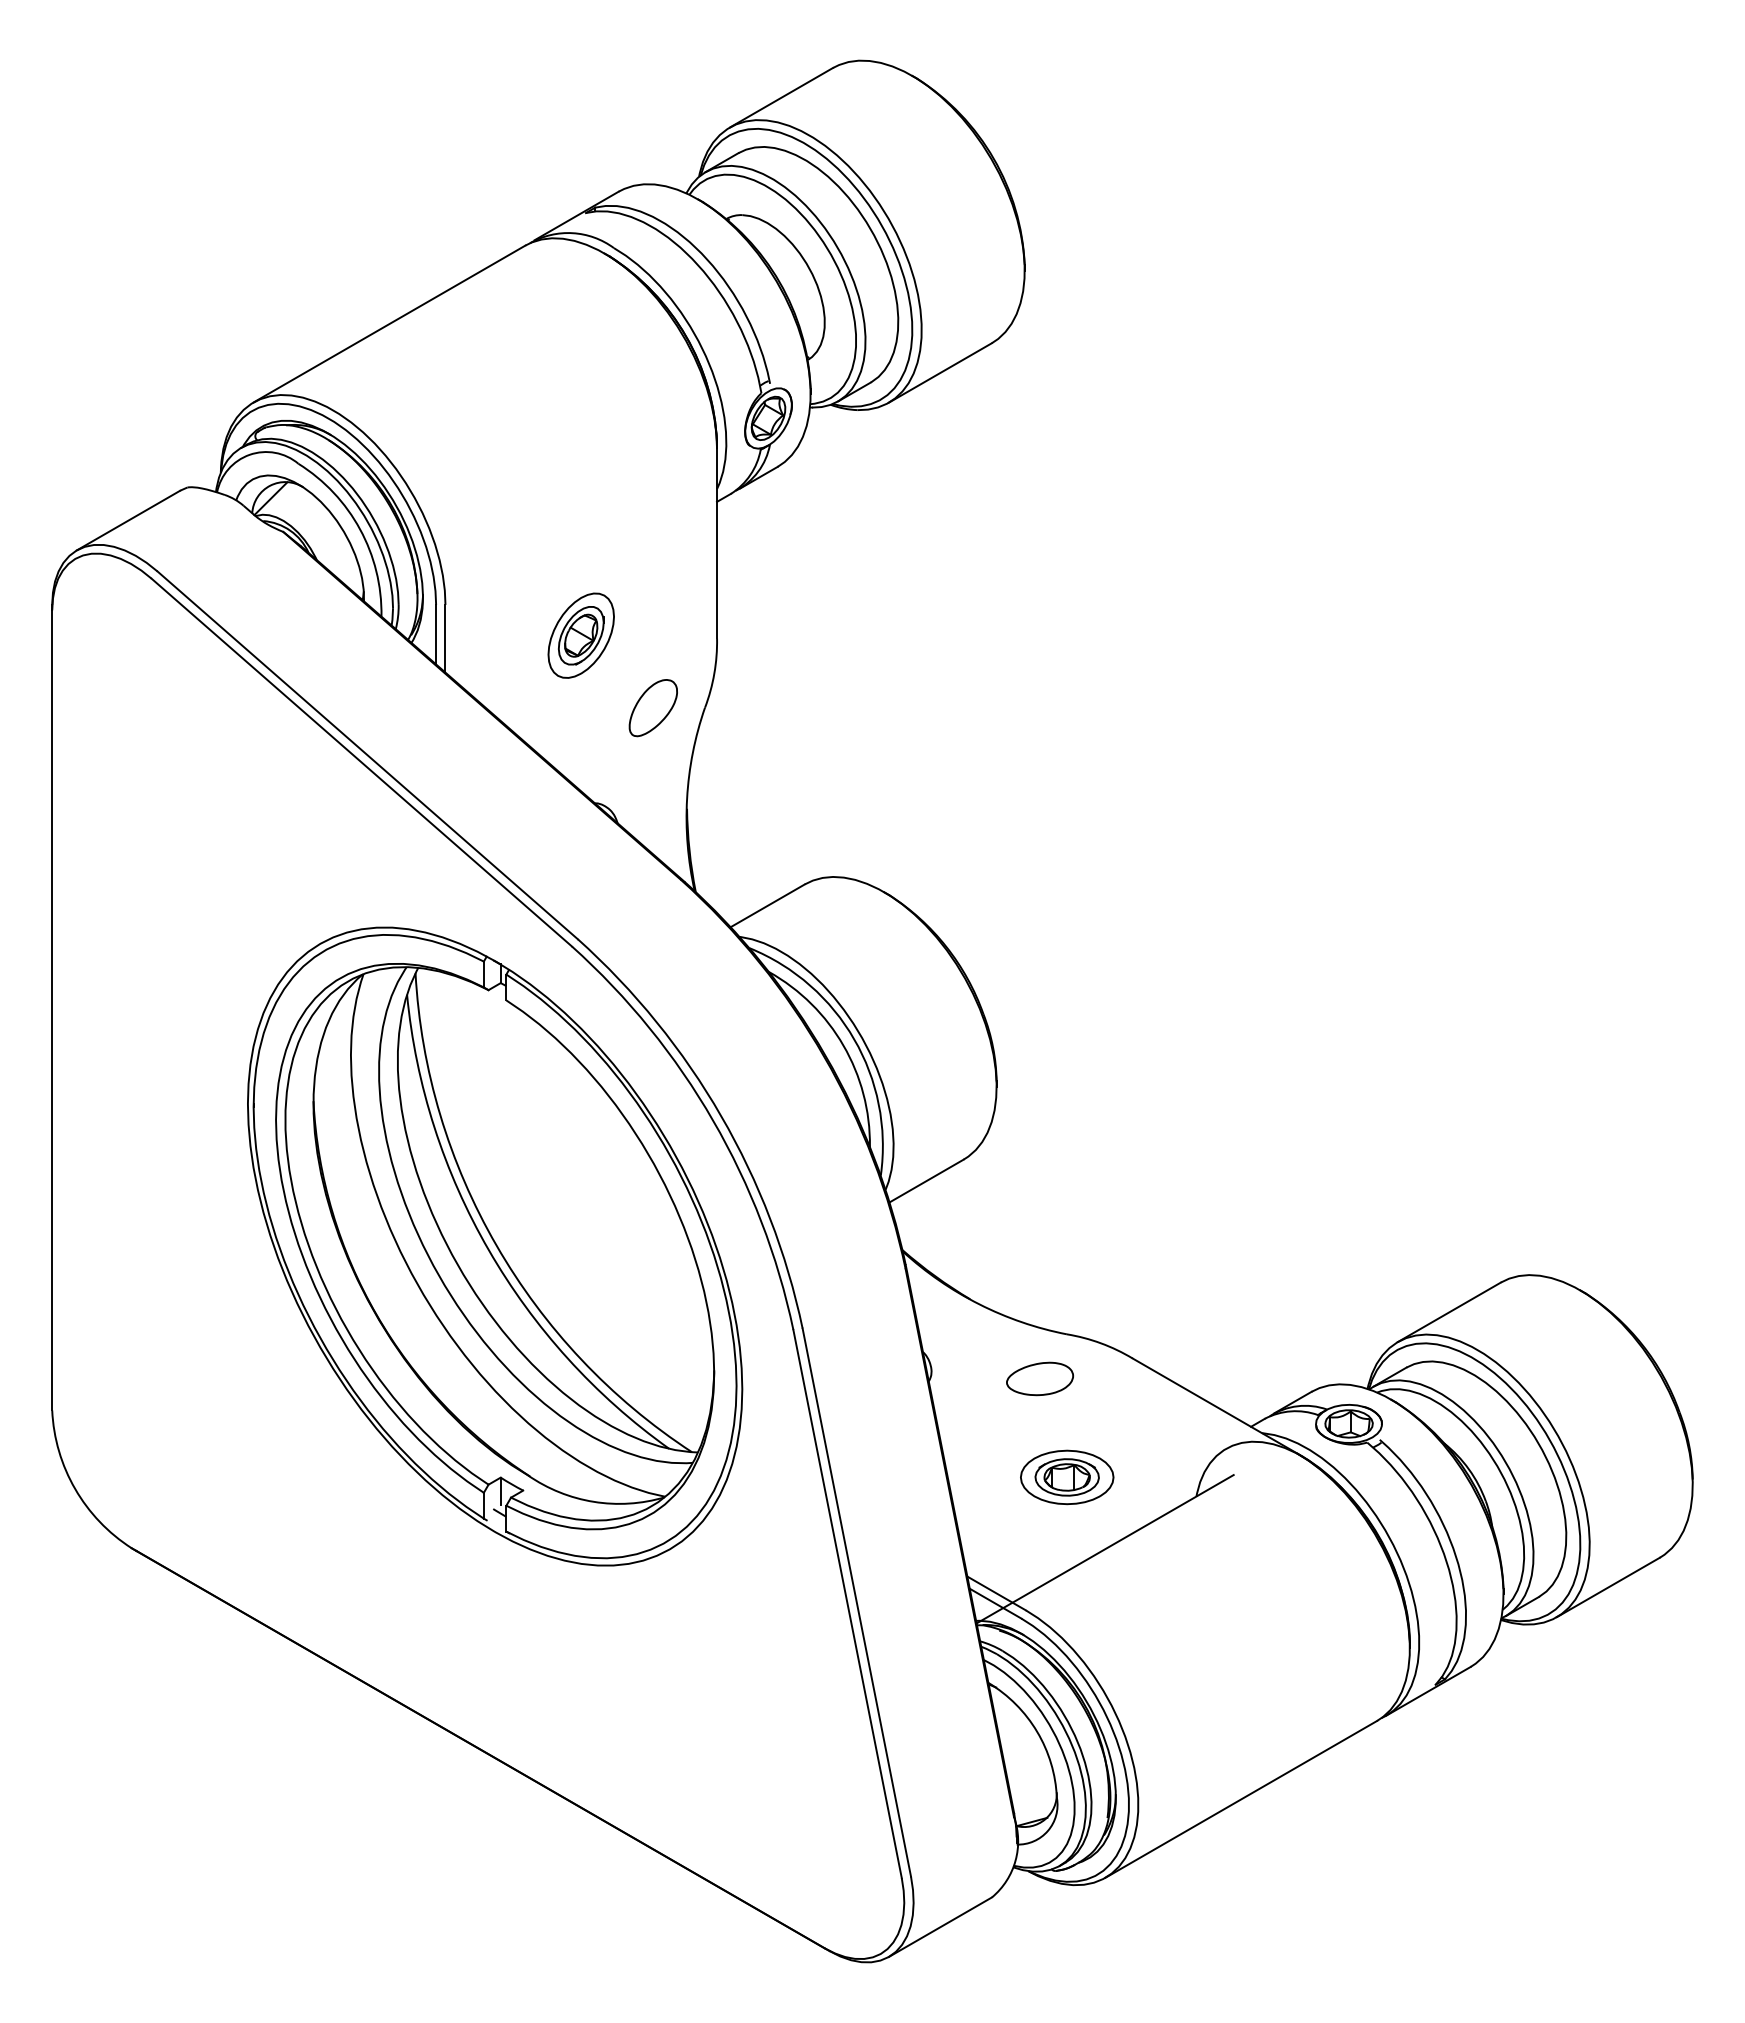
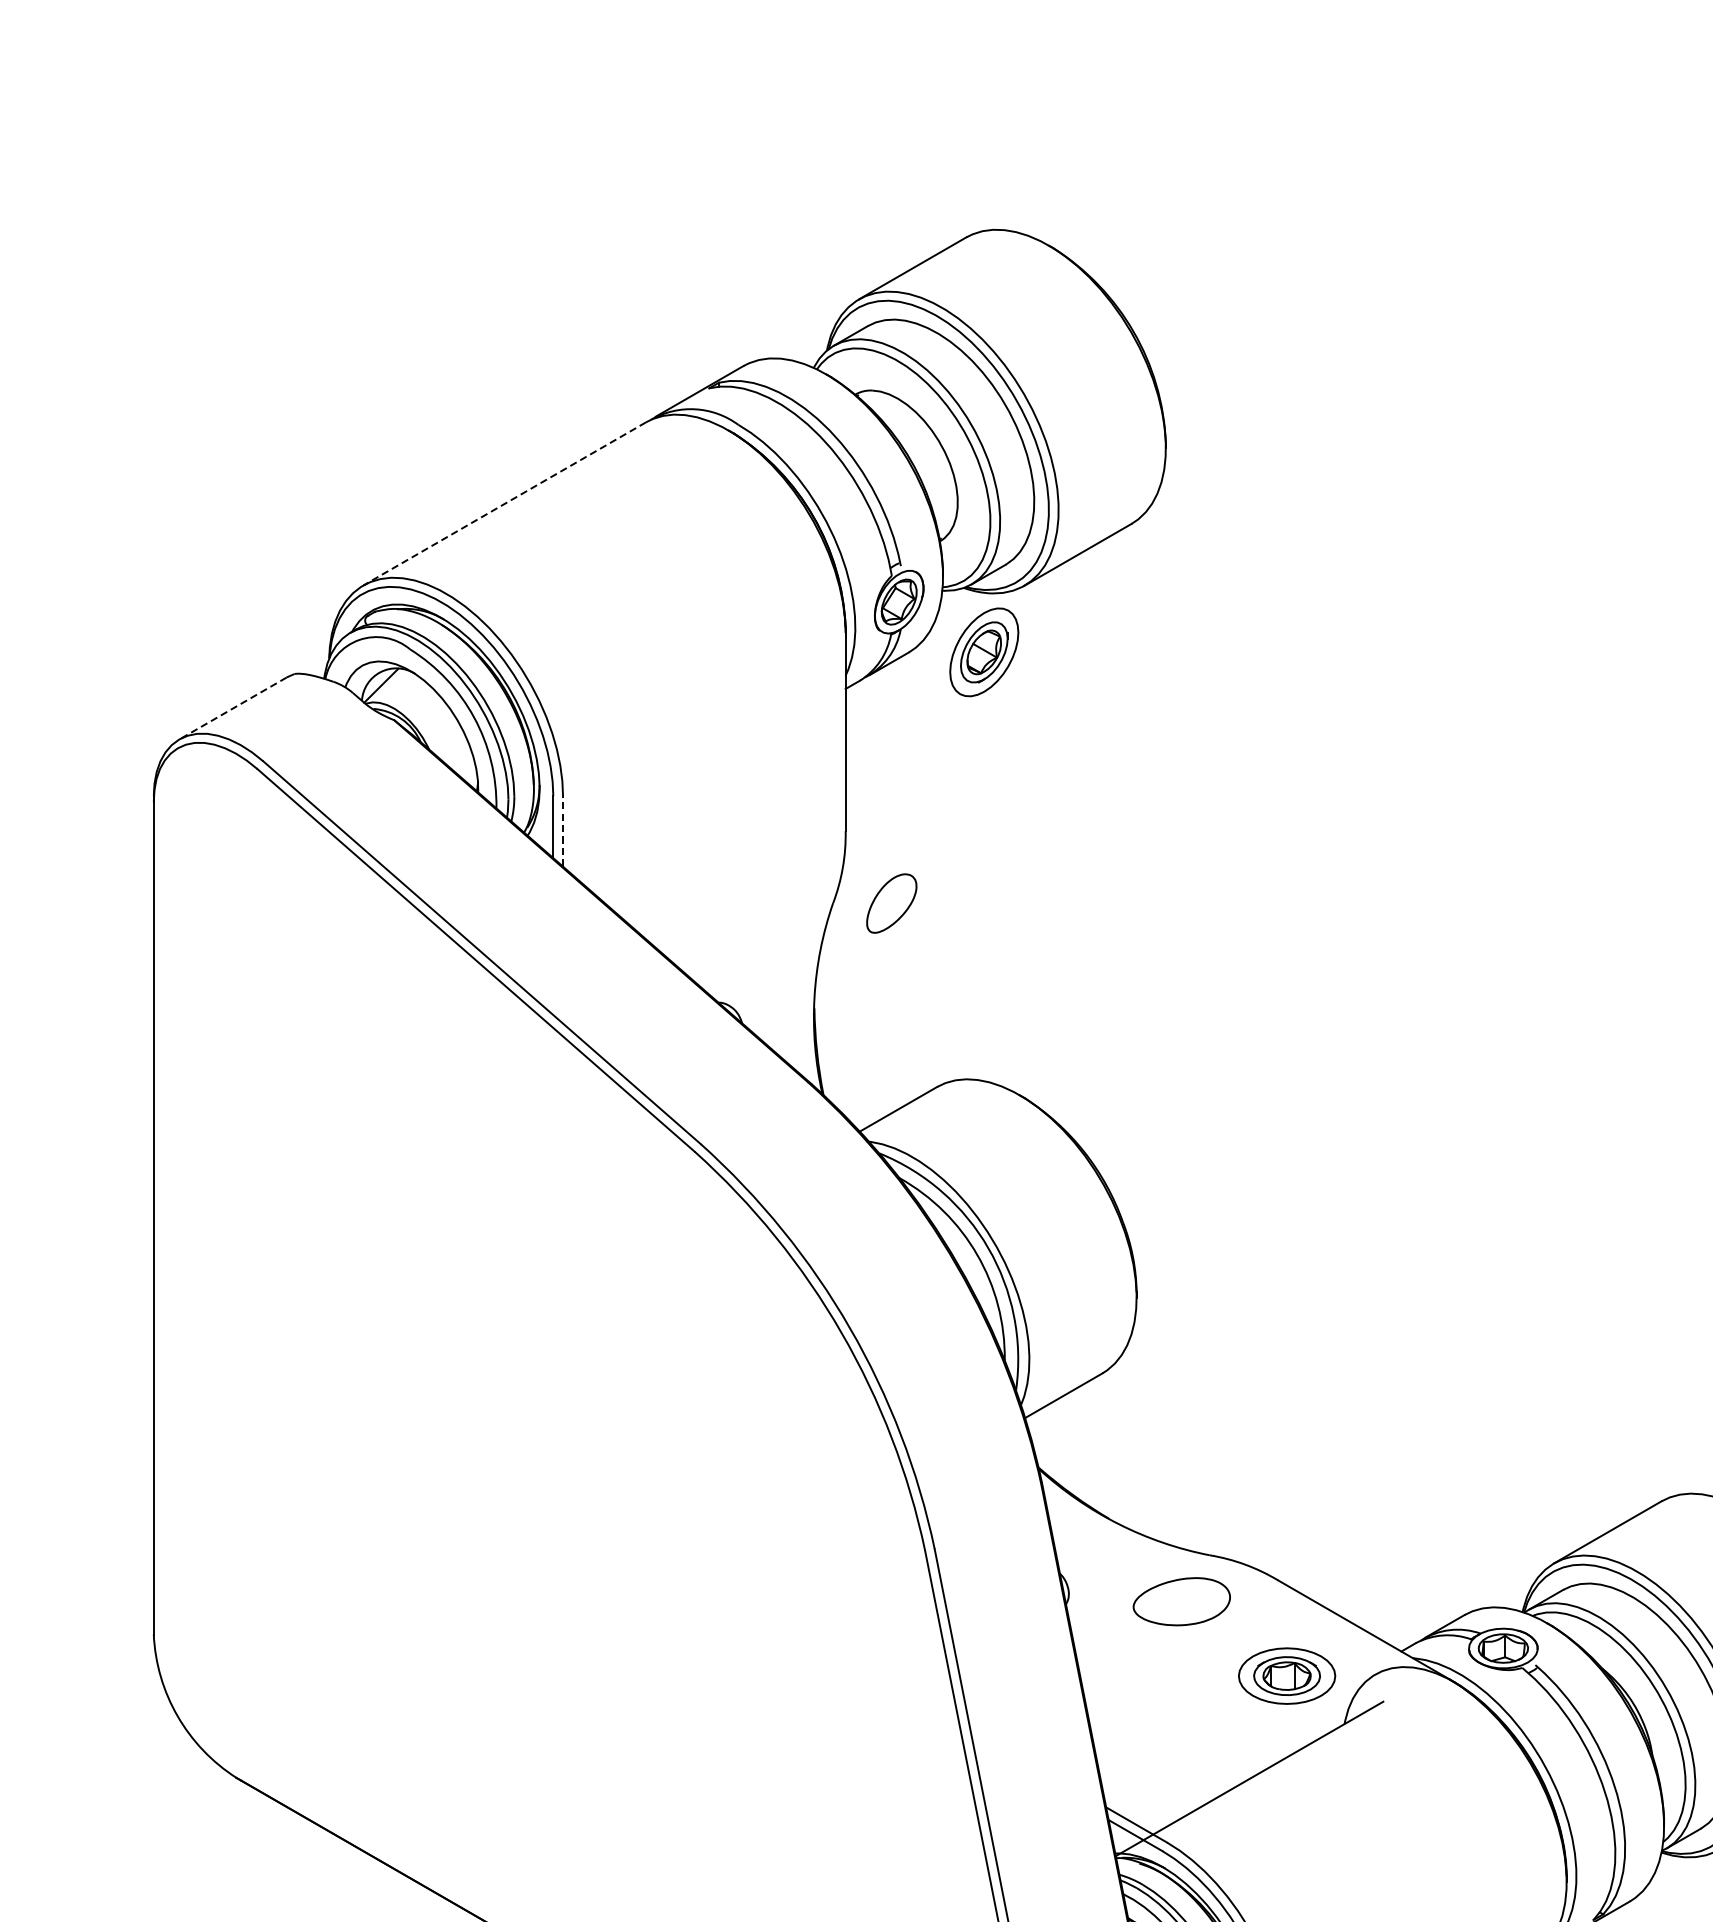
line: (389, 324) -> (504, 504), solid -> dashed
line: (127, 520) -> (232, 708), solid -> dashed
part: (580, 635) -> (983, 652), moved
line: (445, 638) -> (563, 831), solid -> dashed
part: (652, 708) -> (890, 903), moved
part: (495, 1246) -> (615, 1463), removed
part: (1039, 1378) -> (1181, 1601), size x1.4
part: (1067, 1477) -> (1287, 1676), moved

